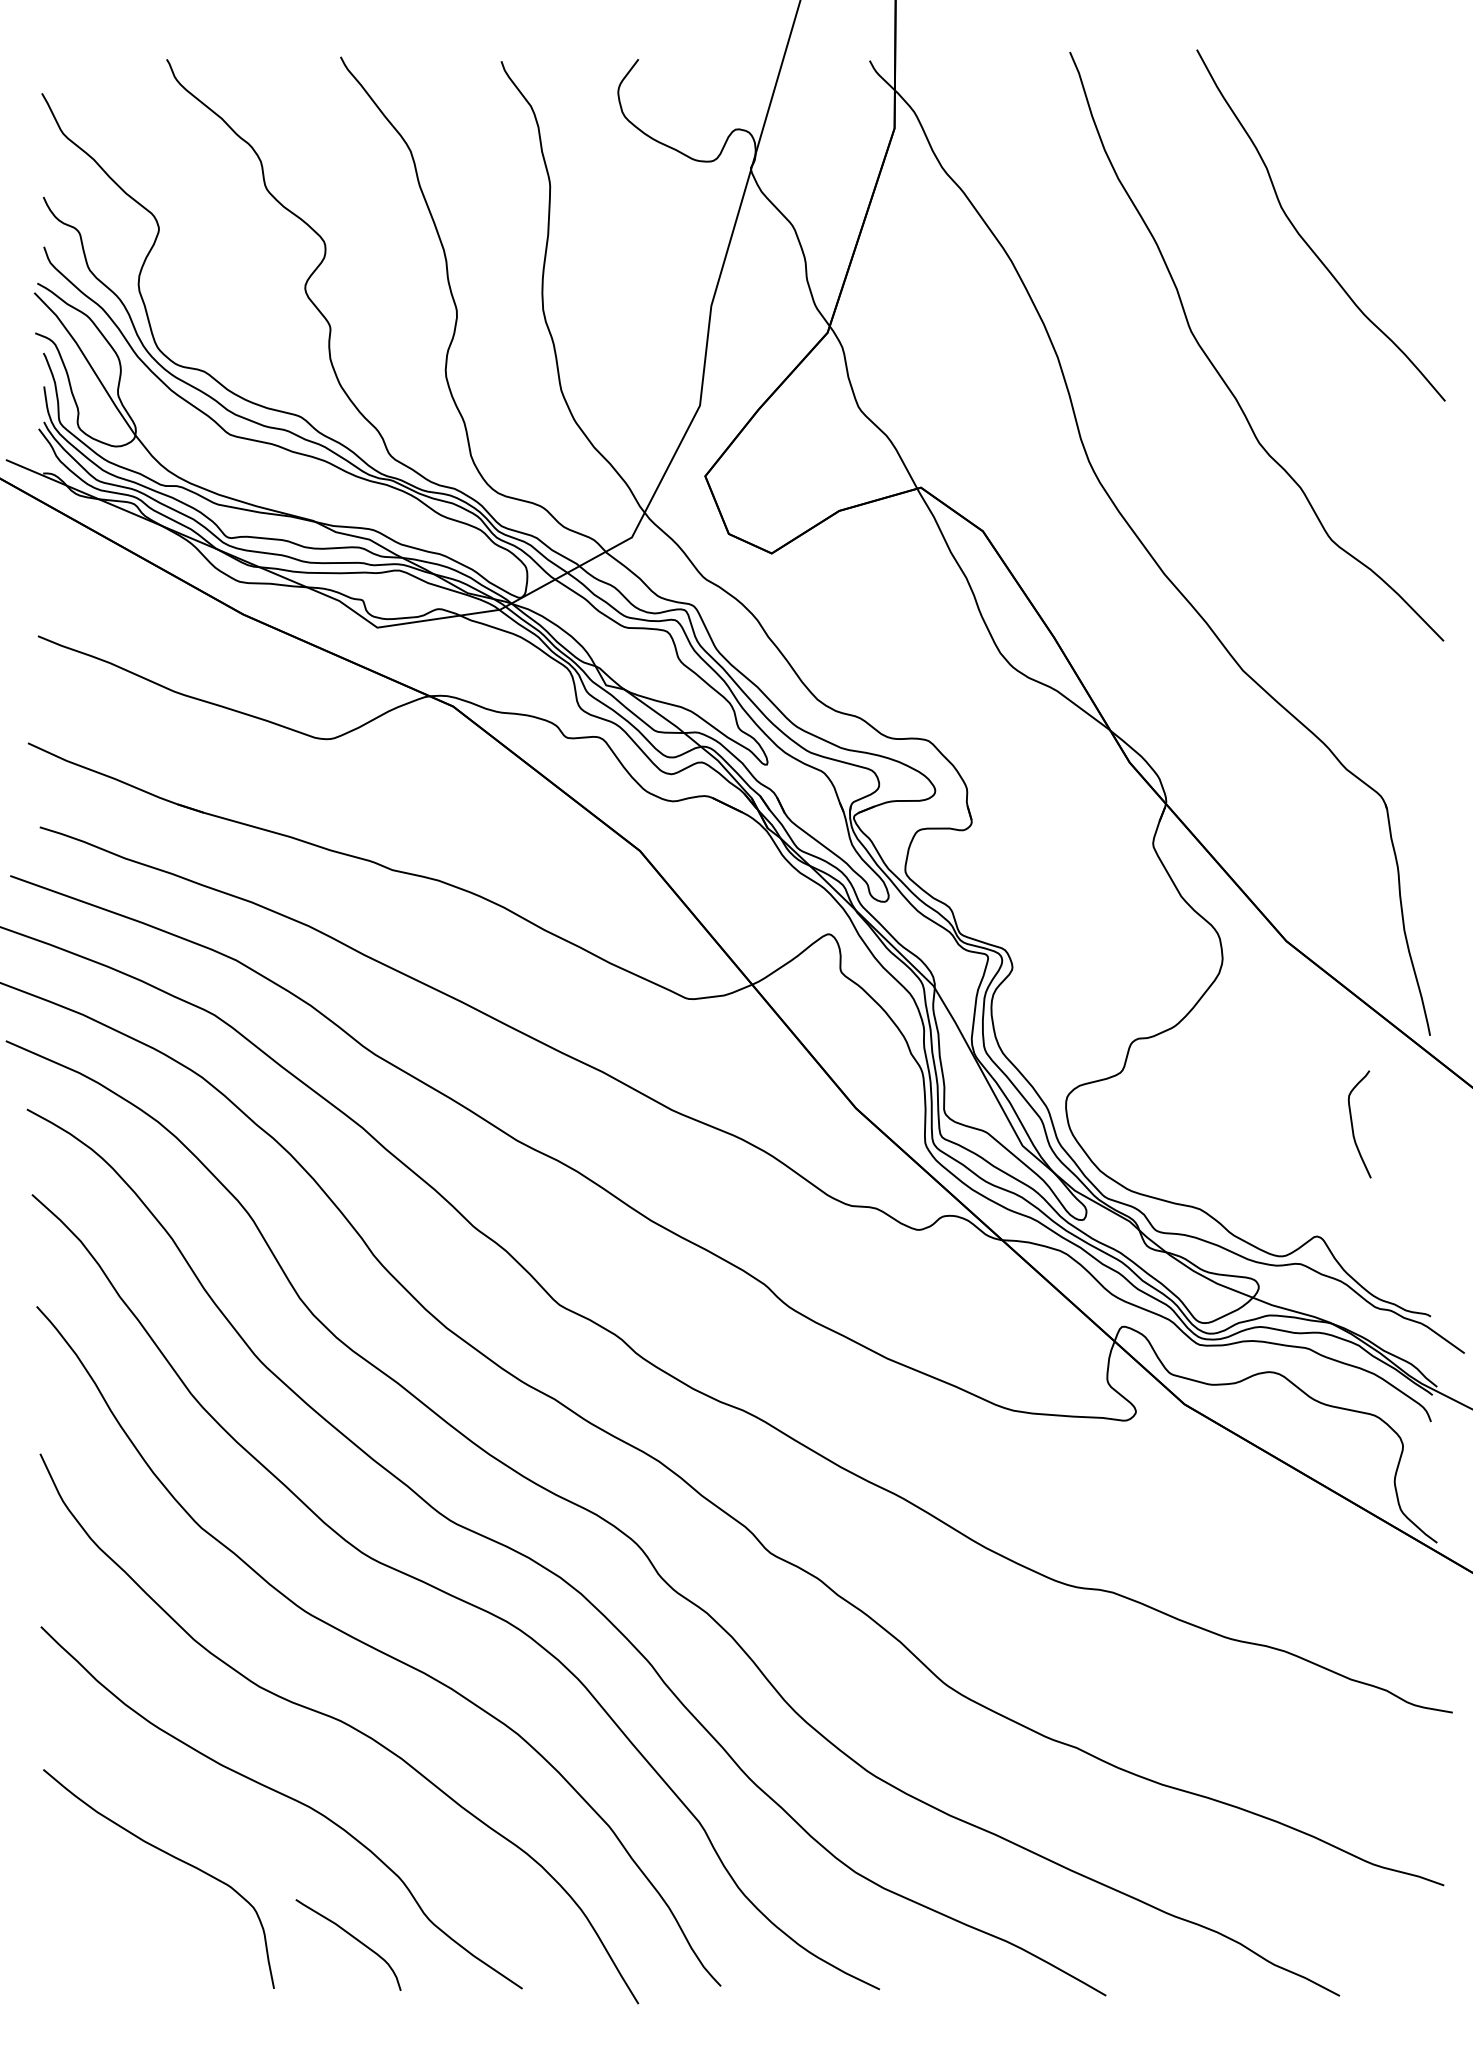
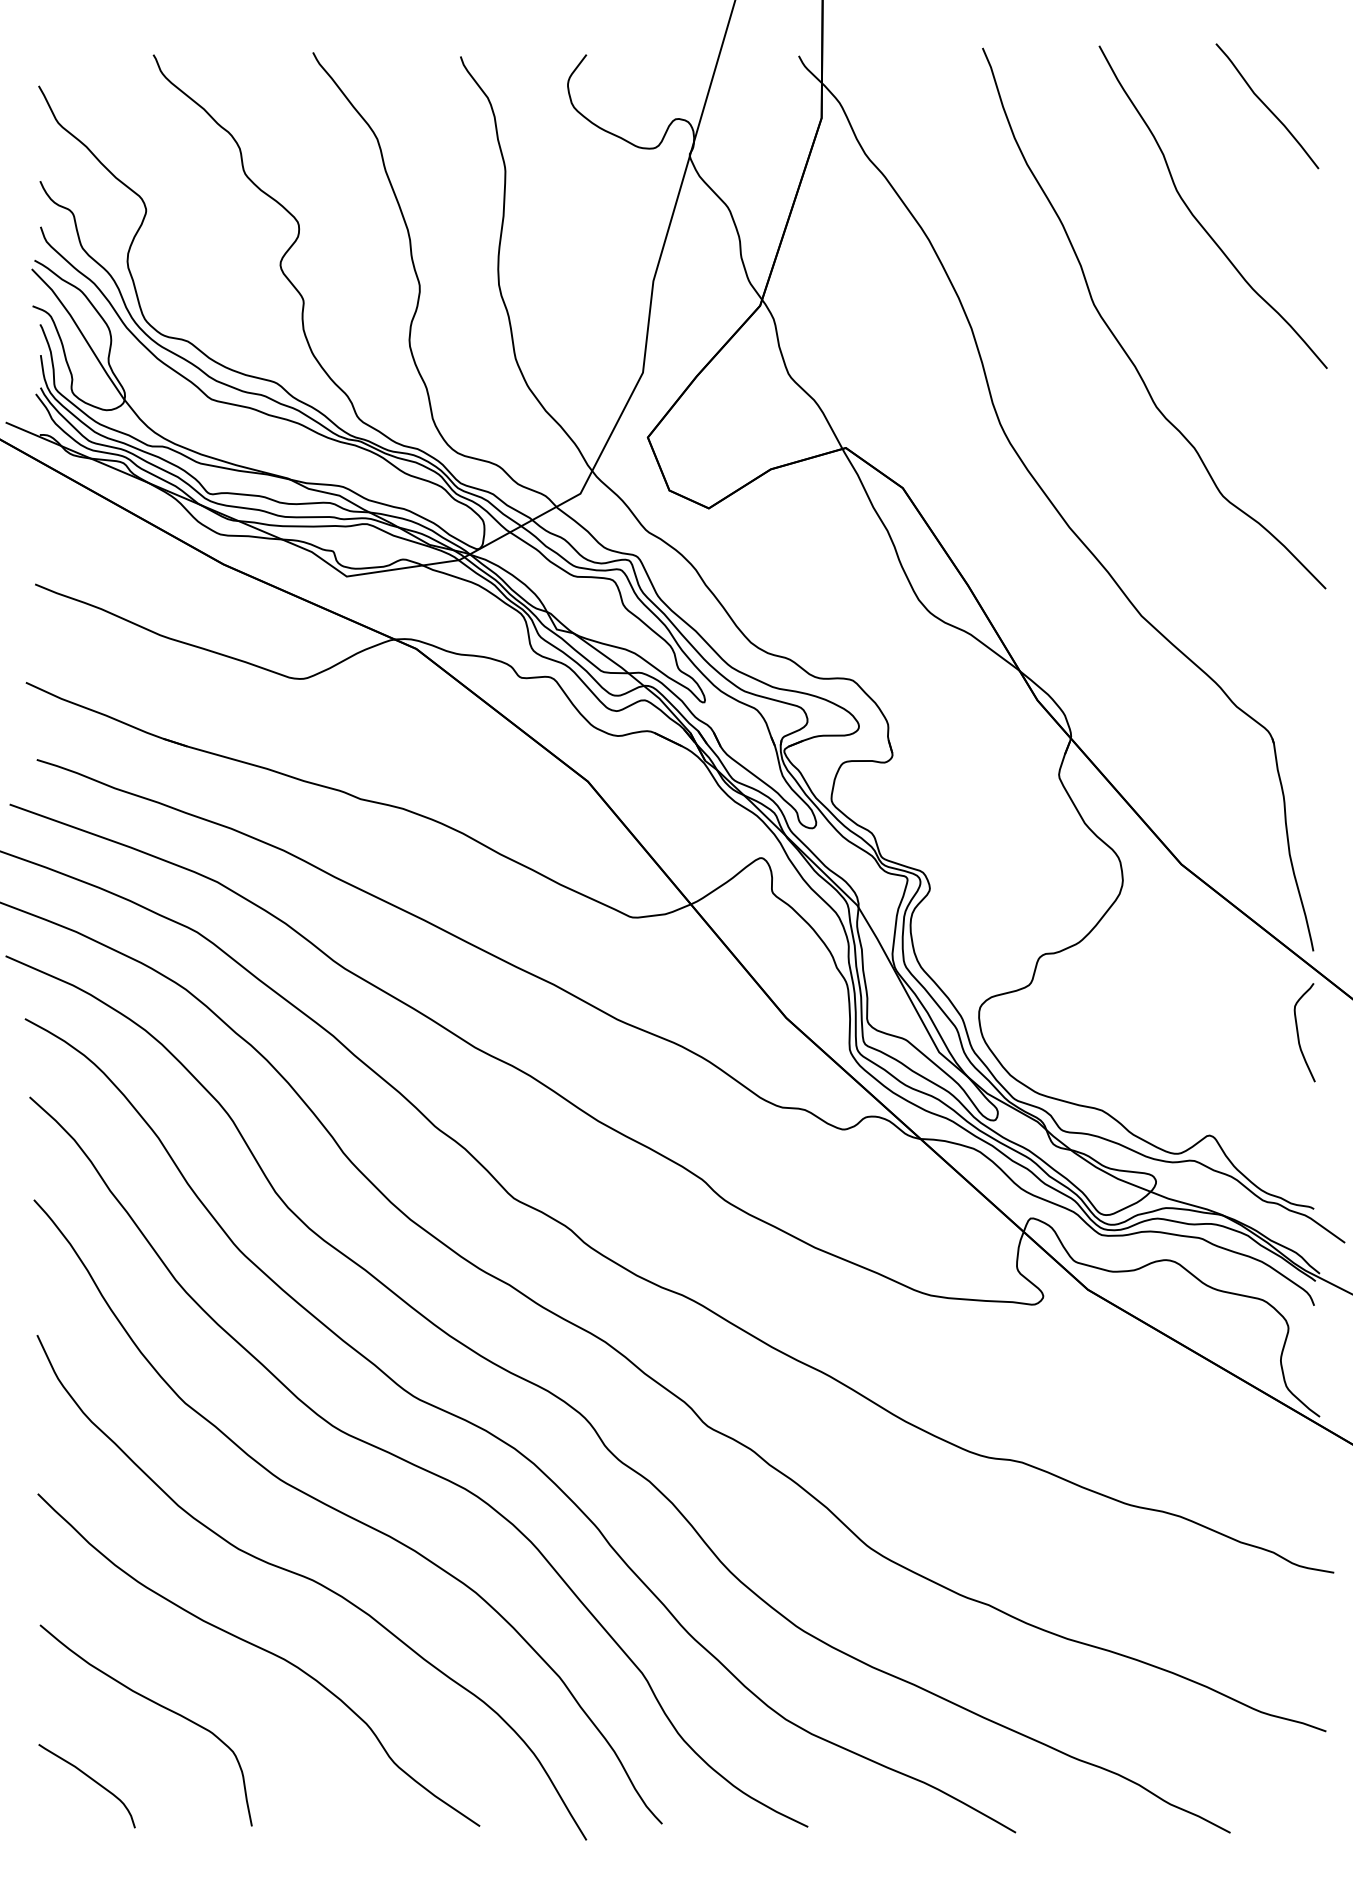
curve: (1379, 115) -> (1266, 106), added
curve: (1353, 1126) -> (1299, 1034), moved
curve: (353, 1938) -> (91, 1780), moved

